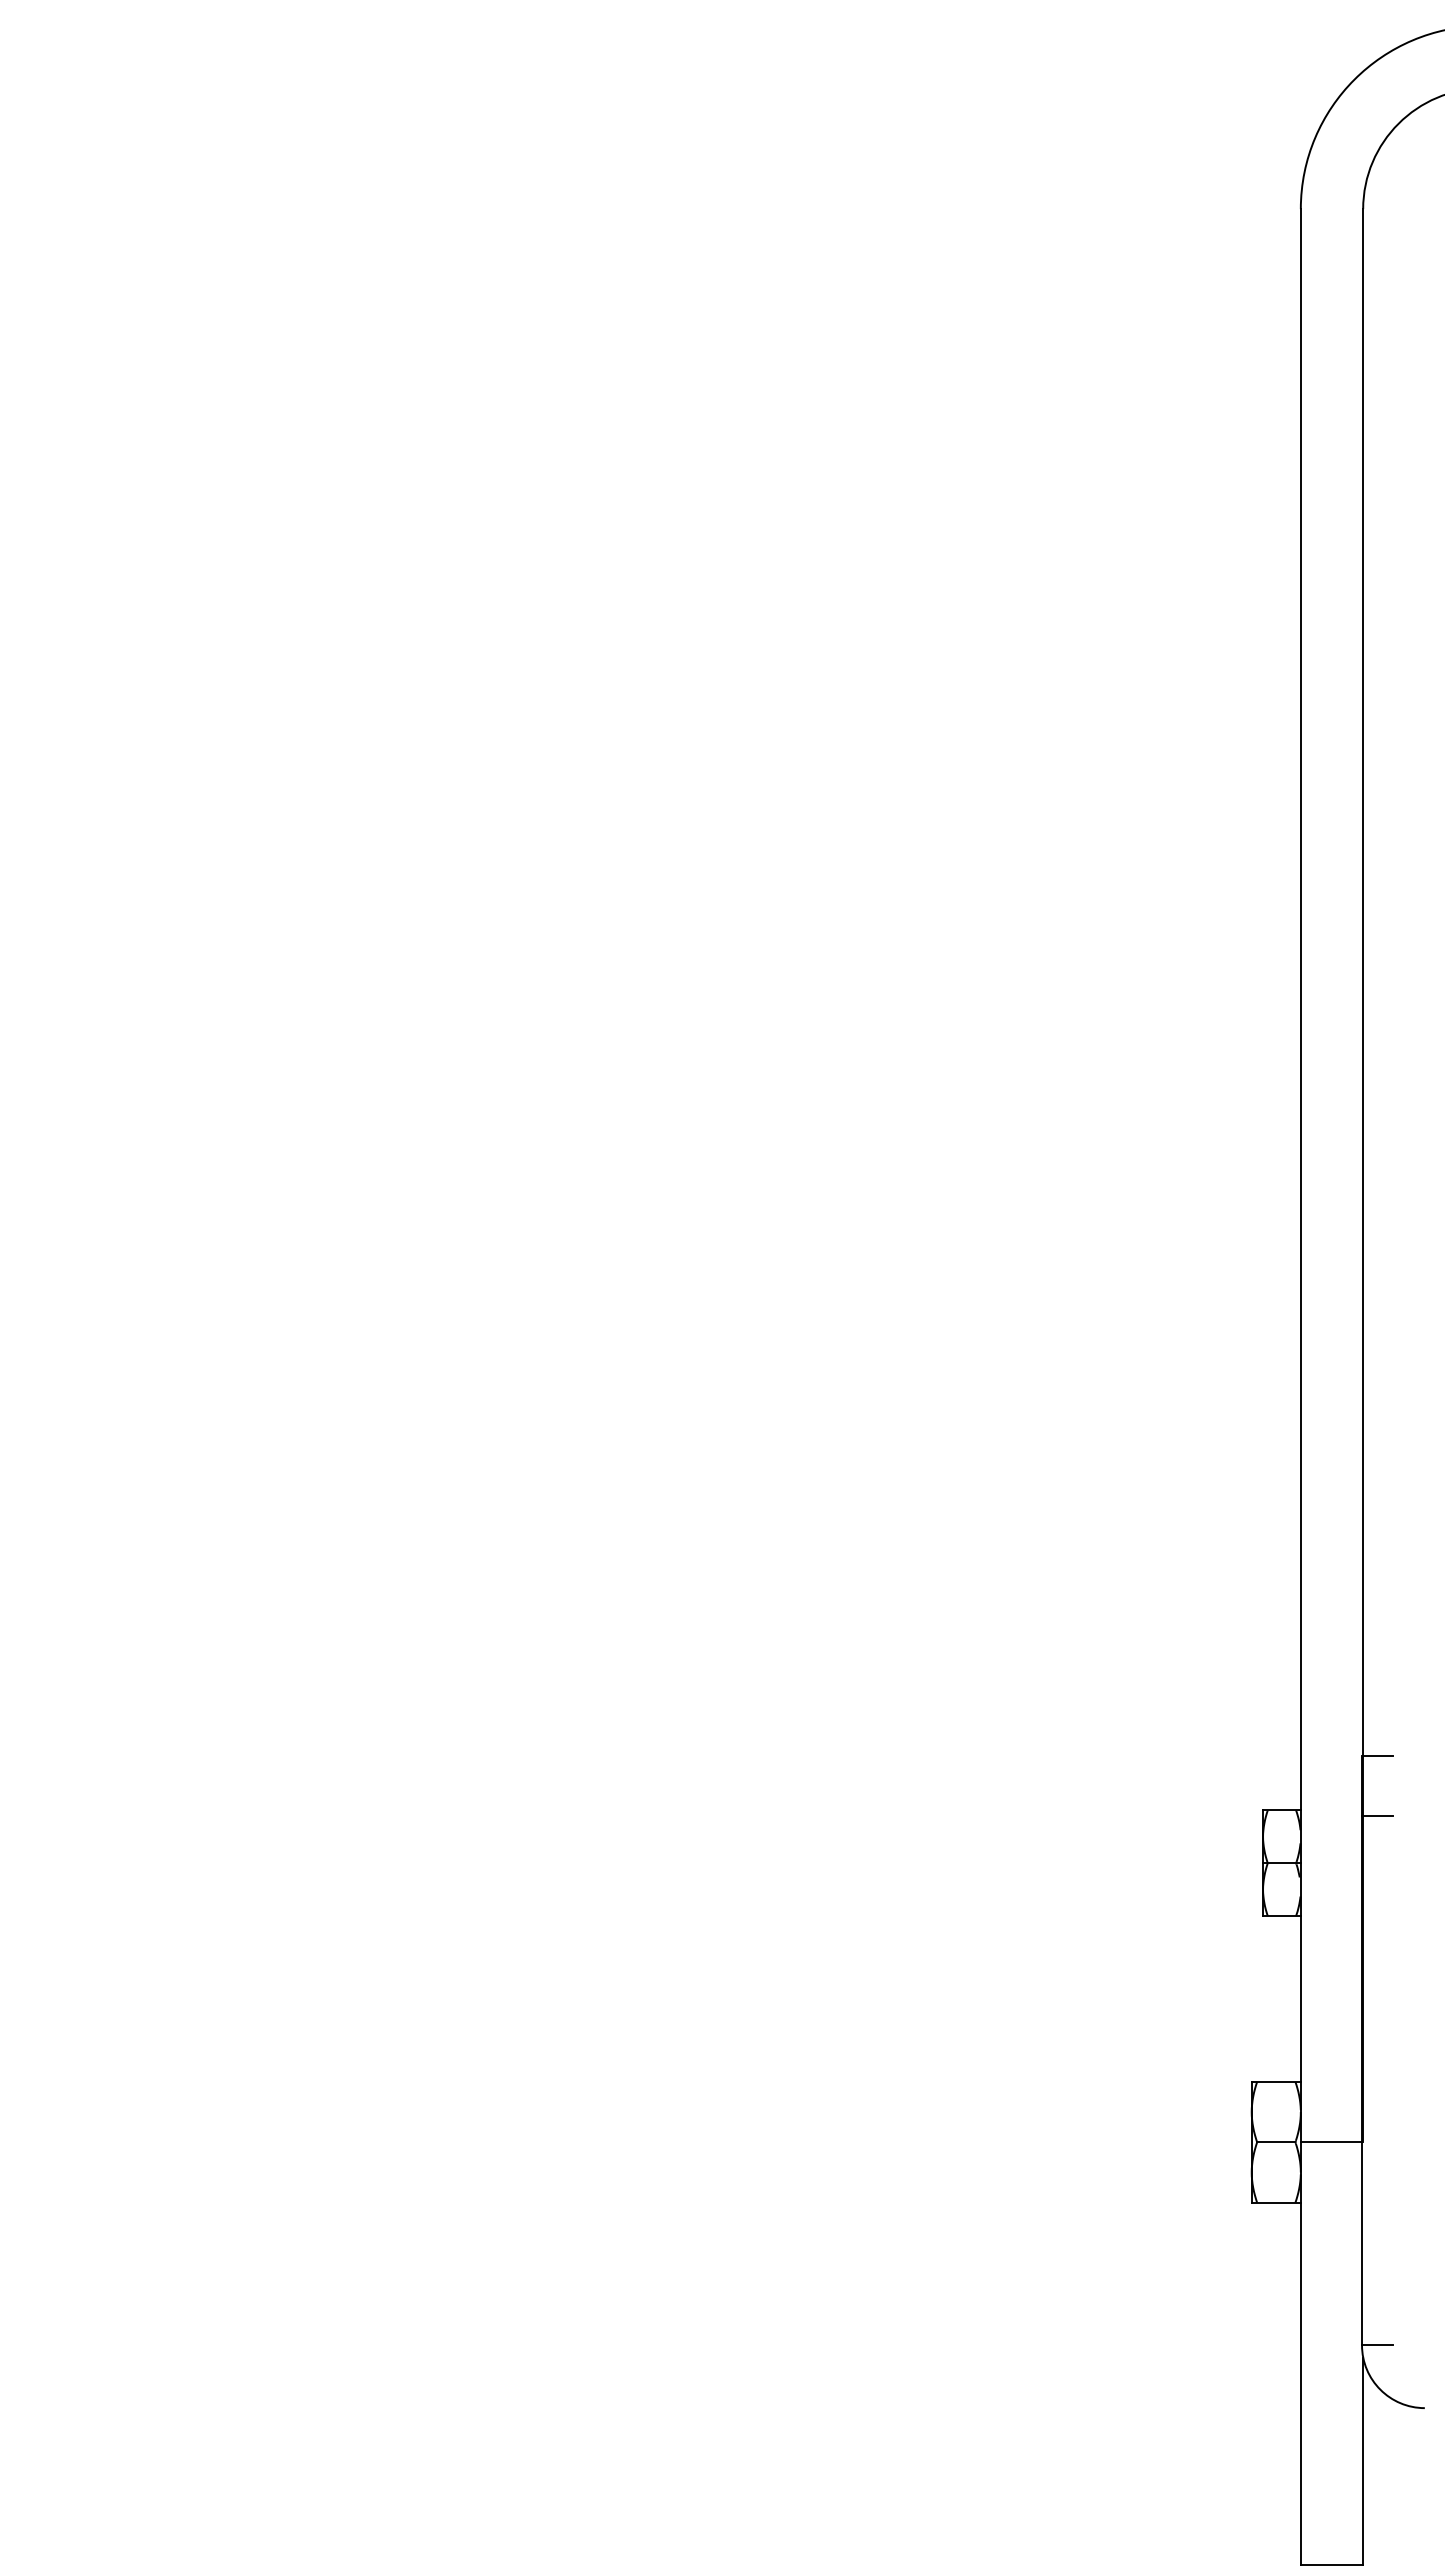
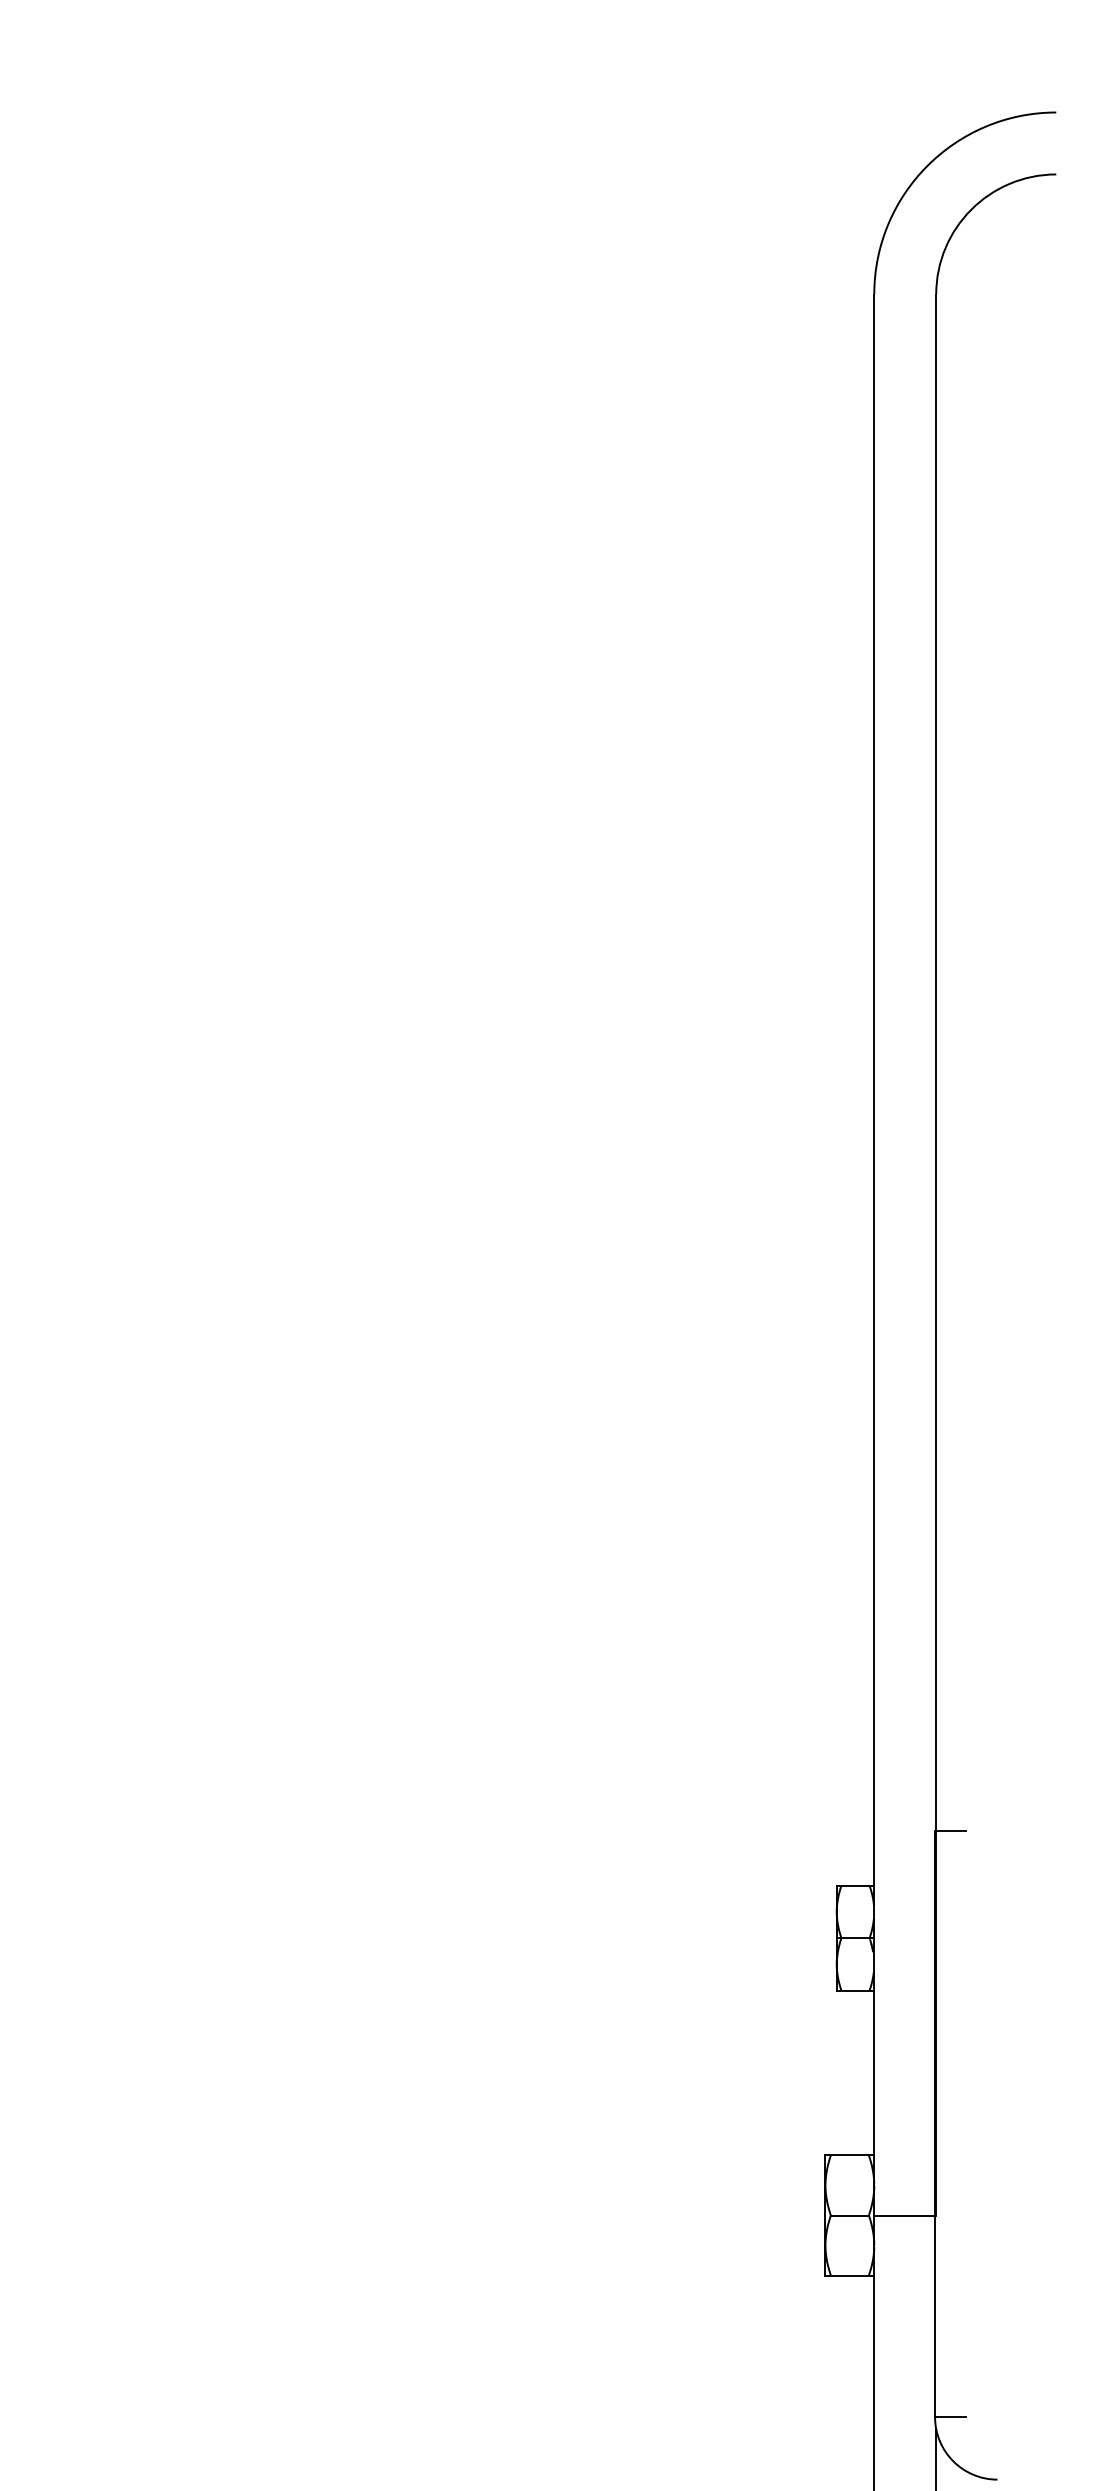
line: (1377, 1816) -> (950, 1891), removed

